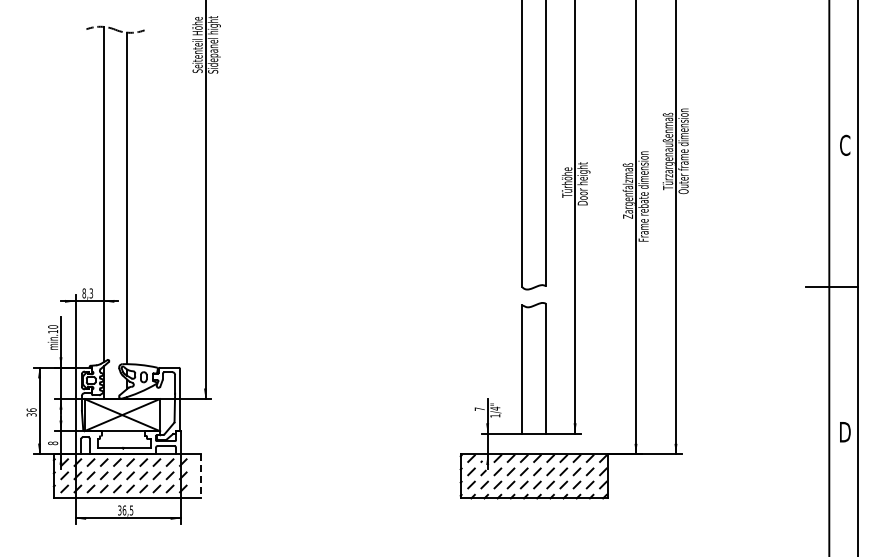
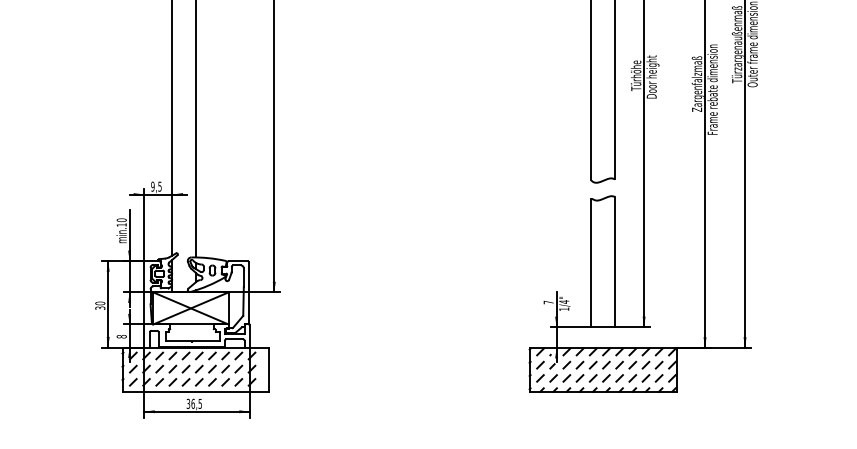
text: (87, 293) -> (156, 186), 8,3 -> 9,5
text: (31, 409) -> (100, 302), 36 -> 30
line: (200, 476) -> (269, 369), dashed -> solid

